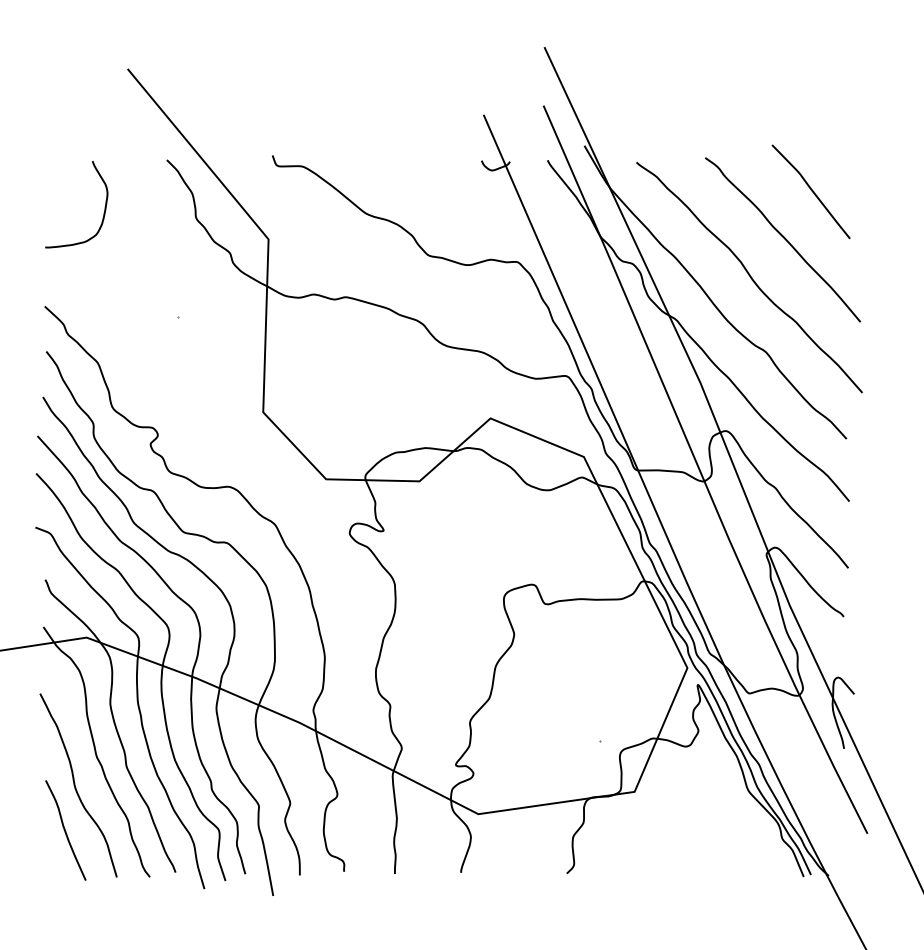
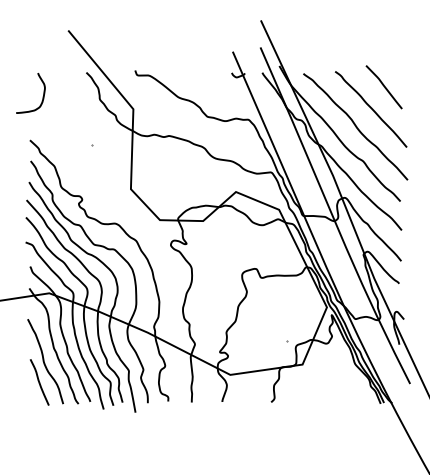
curve: (102, 211) -> (42, 96), moved

